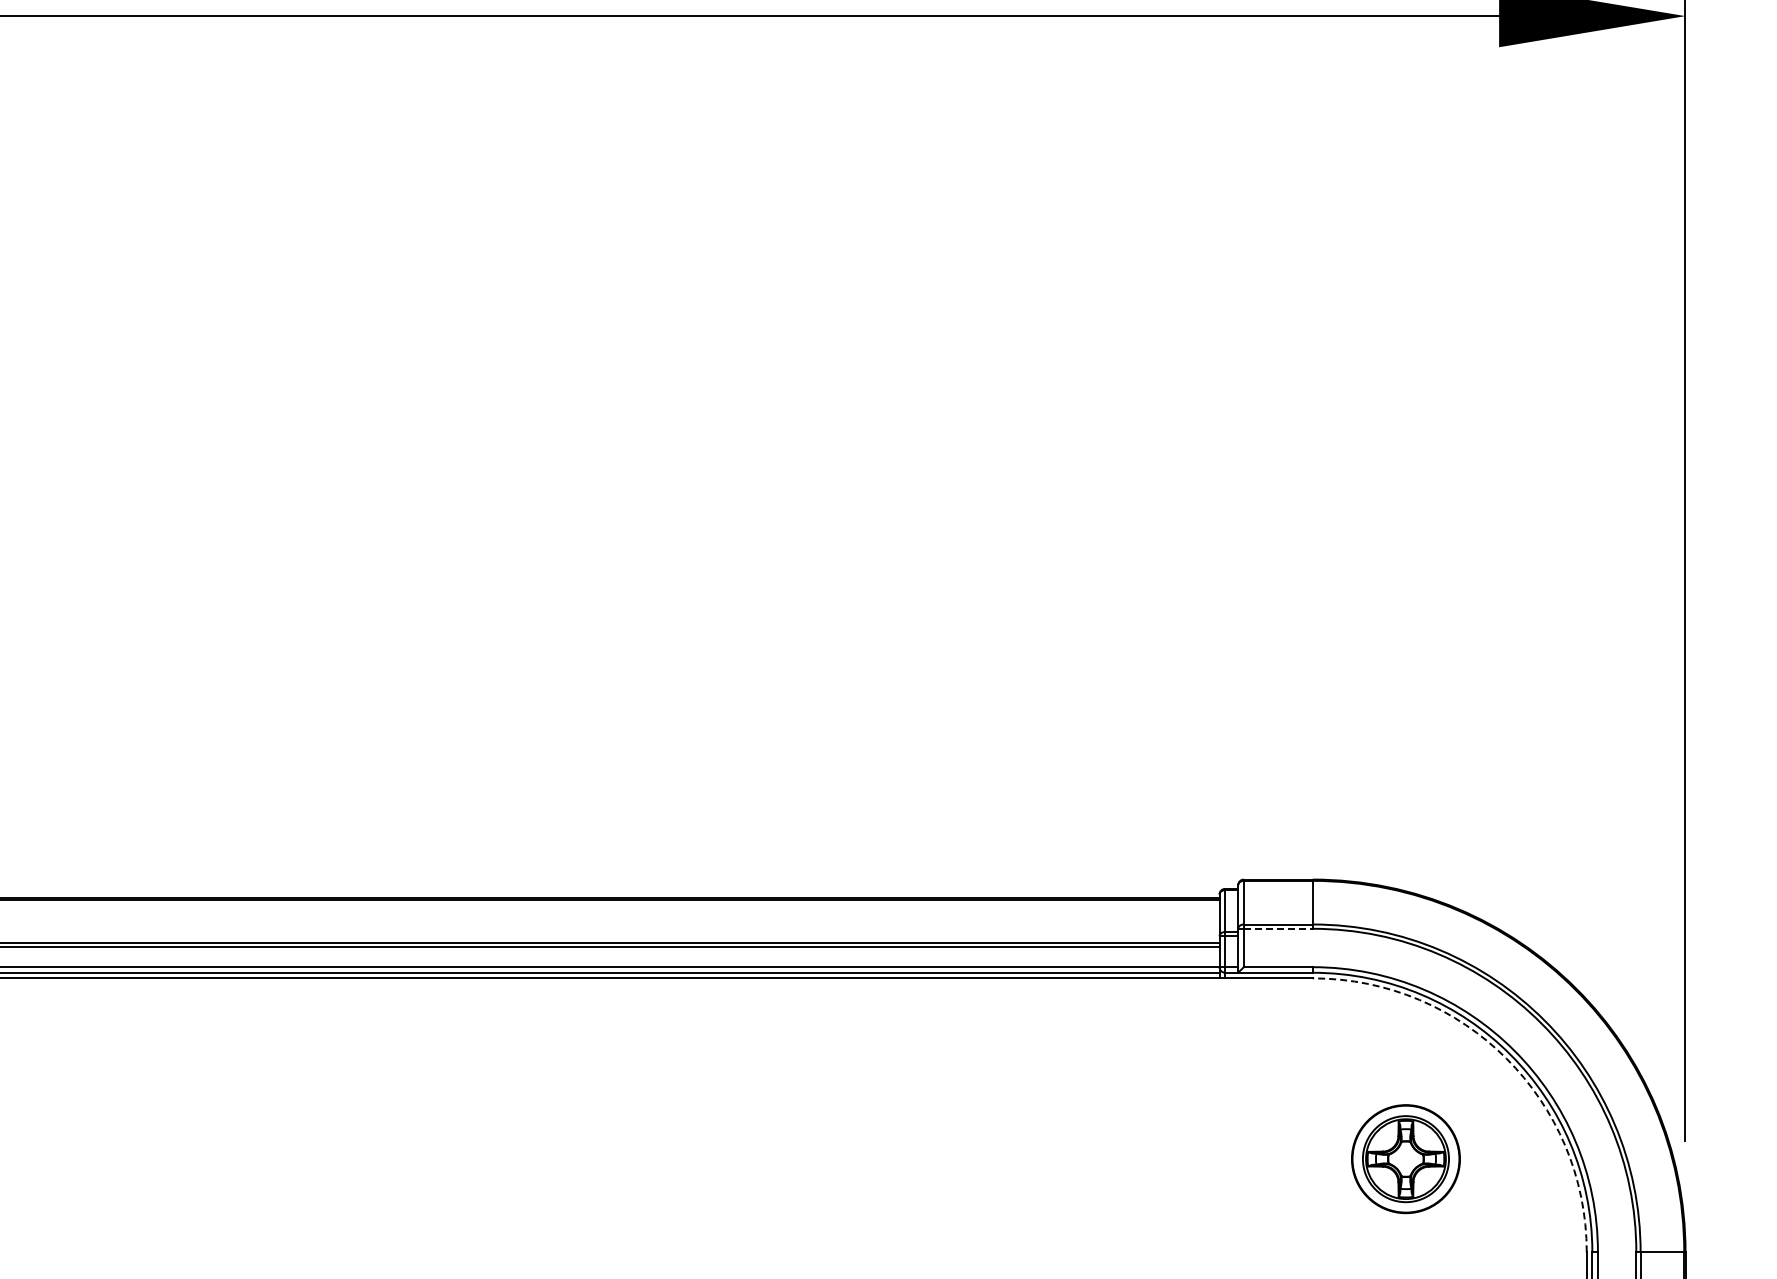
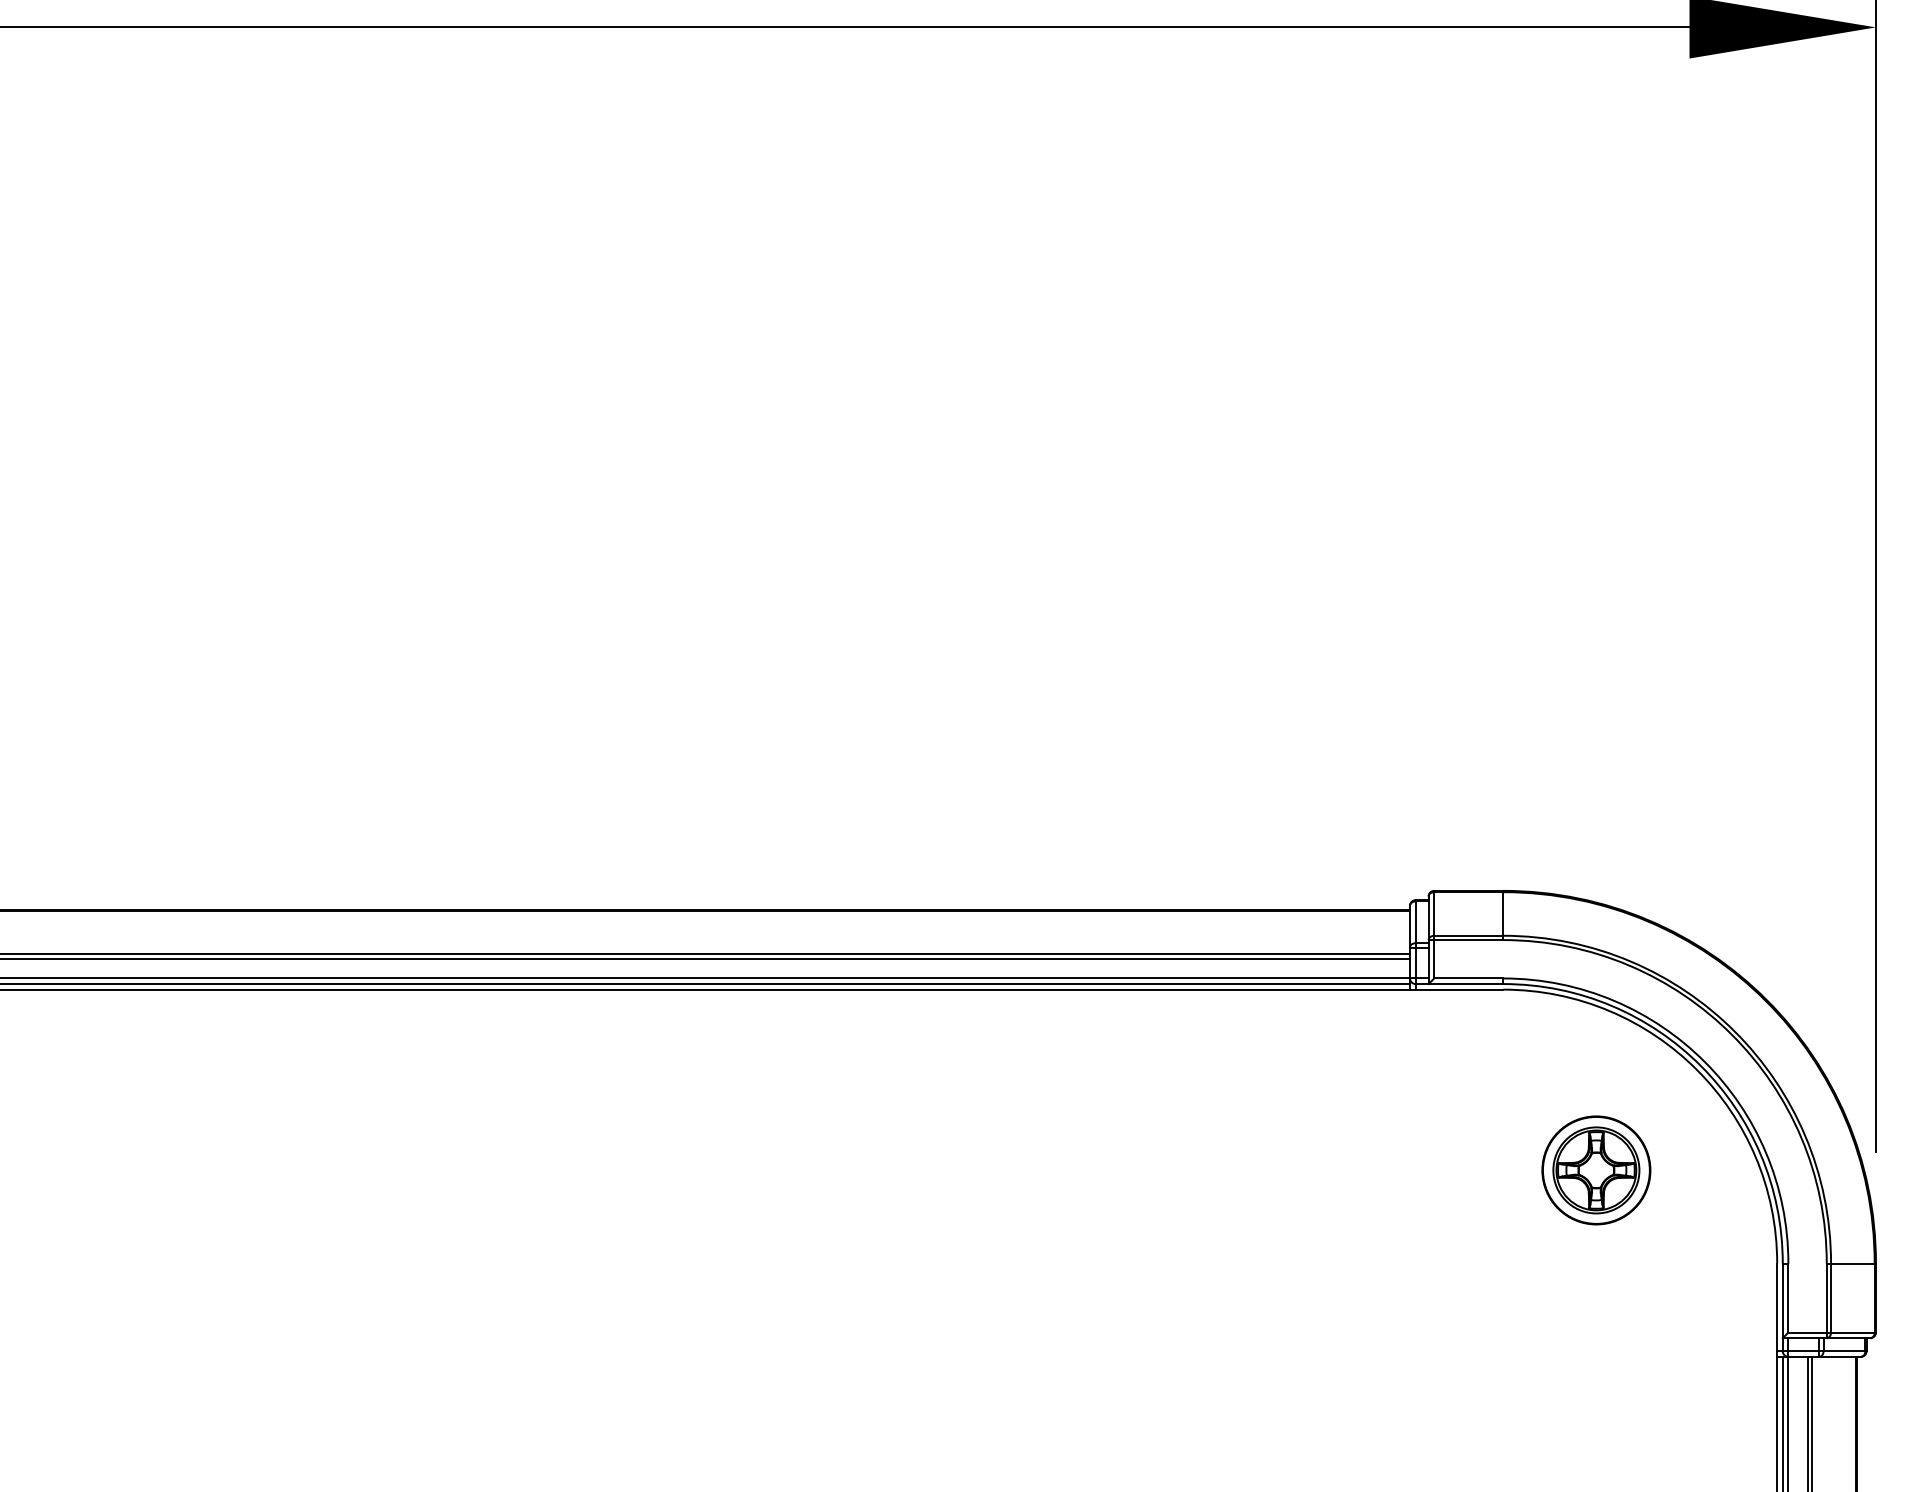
line: (1279, 929) -> (1469, 940), dashed -> solid
arc: (1506, 1058) -> (1696, 1069), dashed -> solid

